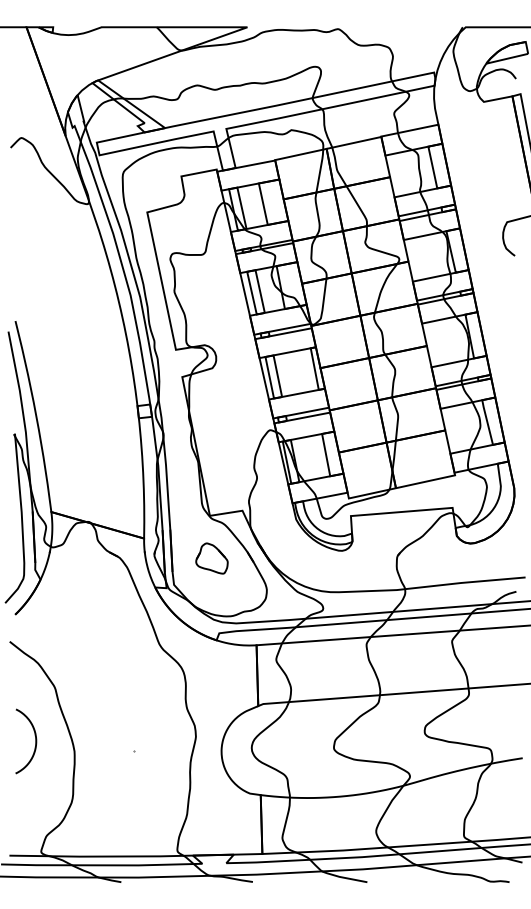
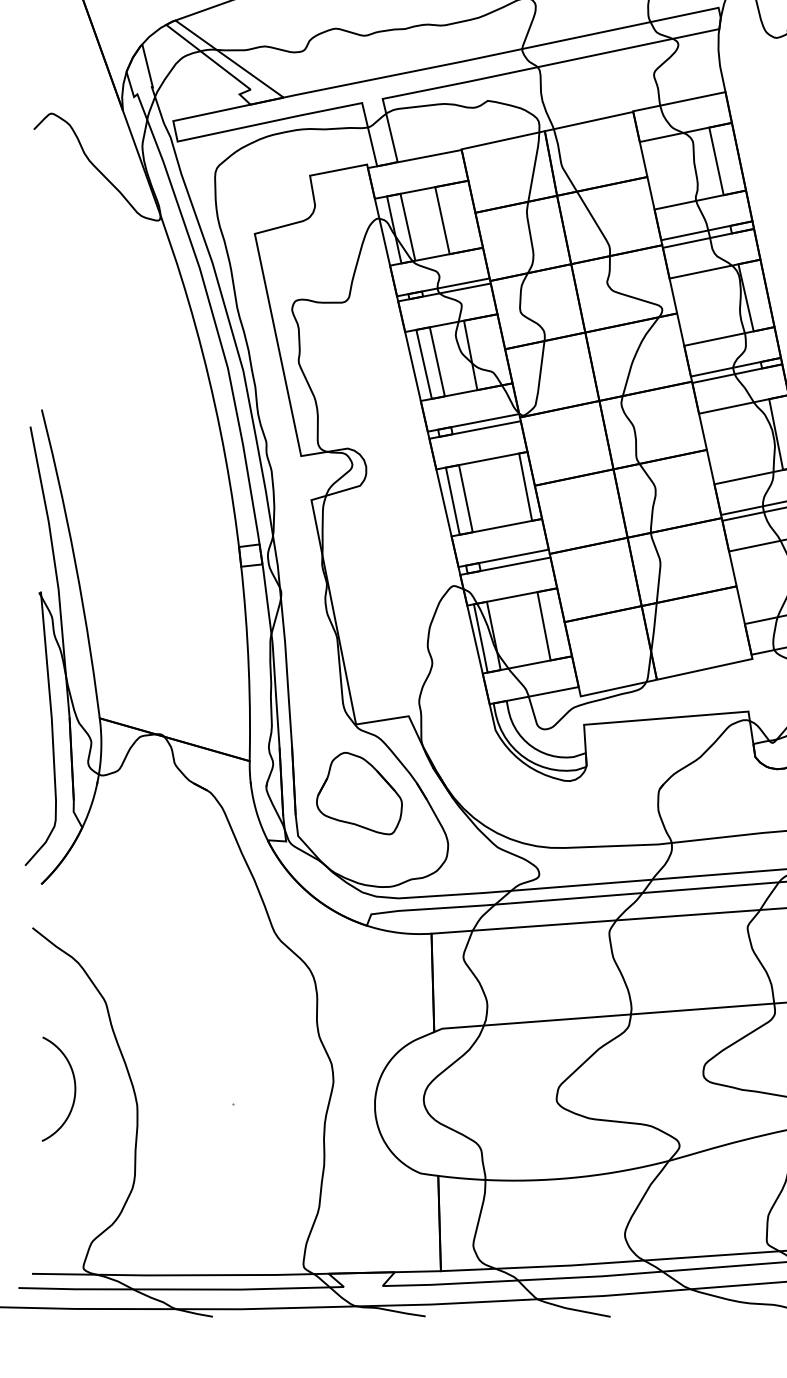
part: (211, 558) -> (358, 793), size x1.67

